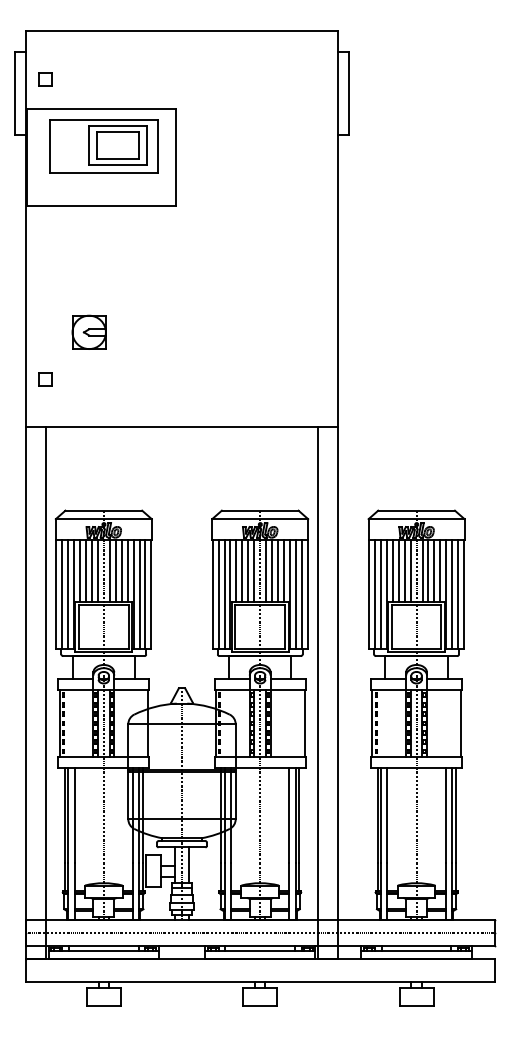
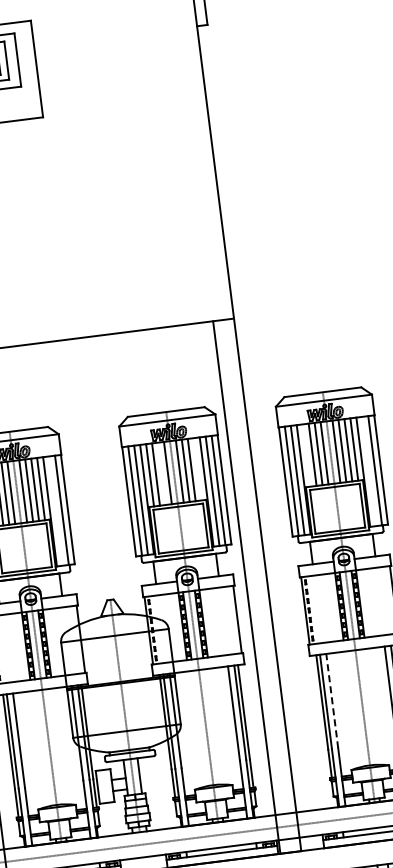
line: (248, 570) -> (162, 473), removed
line: (283, 570) -> (197, 469), removed
line: (392, 570) -> (306, 455), removed
line: (139, 593) -> (55, 510), removed
line: (452, 593) -> (369, 470), removed
line: (387, 814) -> (332, 700), solid -> dashed

